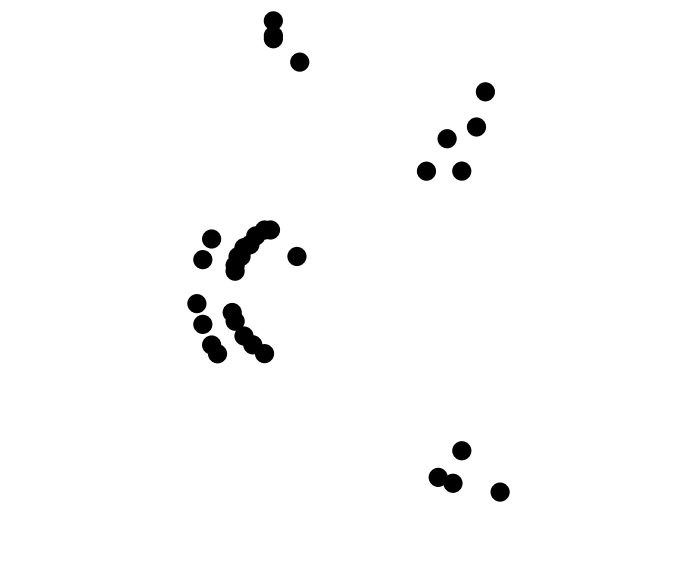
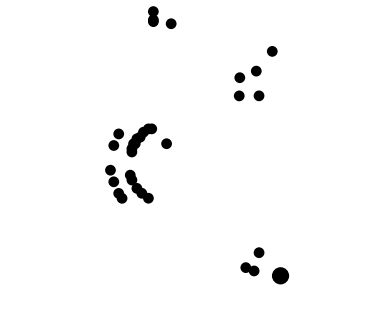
part: (298, 61) -> (170, 23), moved
part: (460, 131) -> (247, 73), moved
part: (500, 491) -> (280, 275), size x1.6

